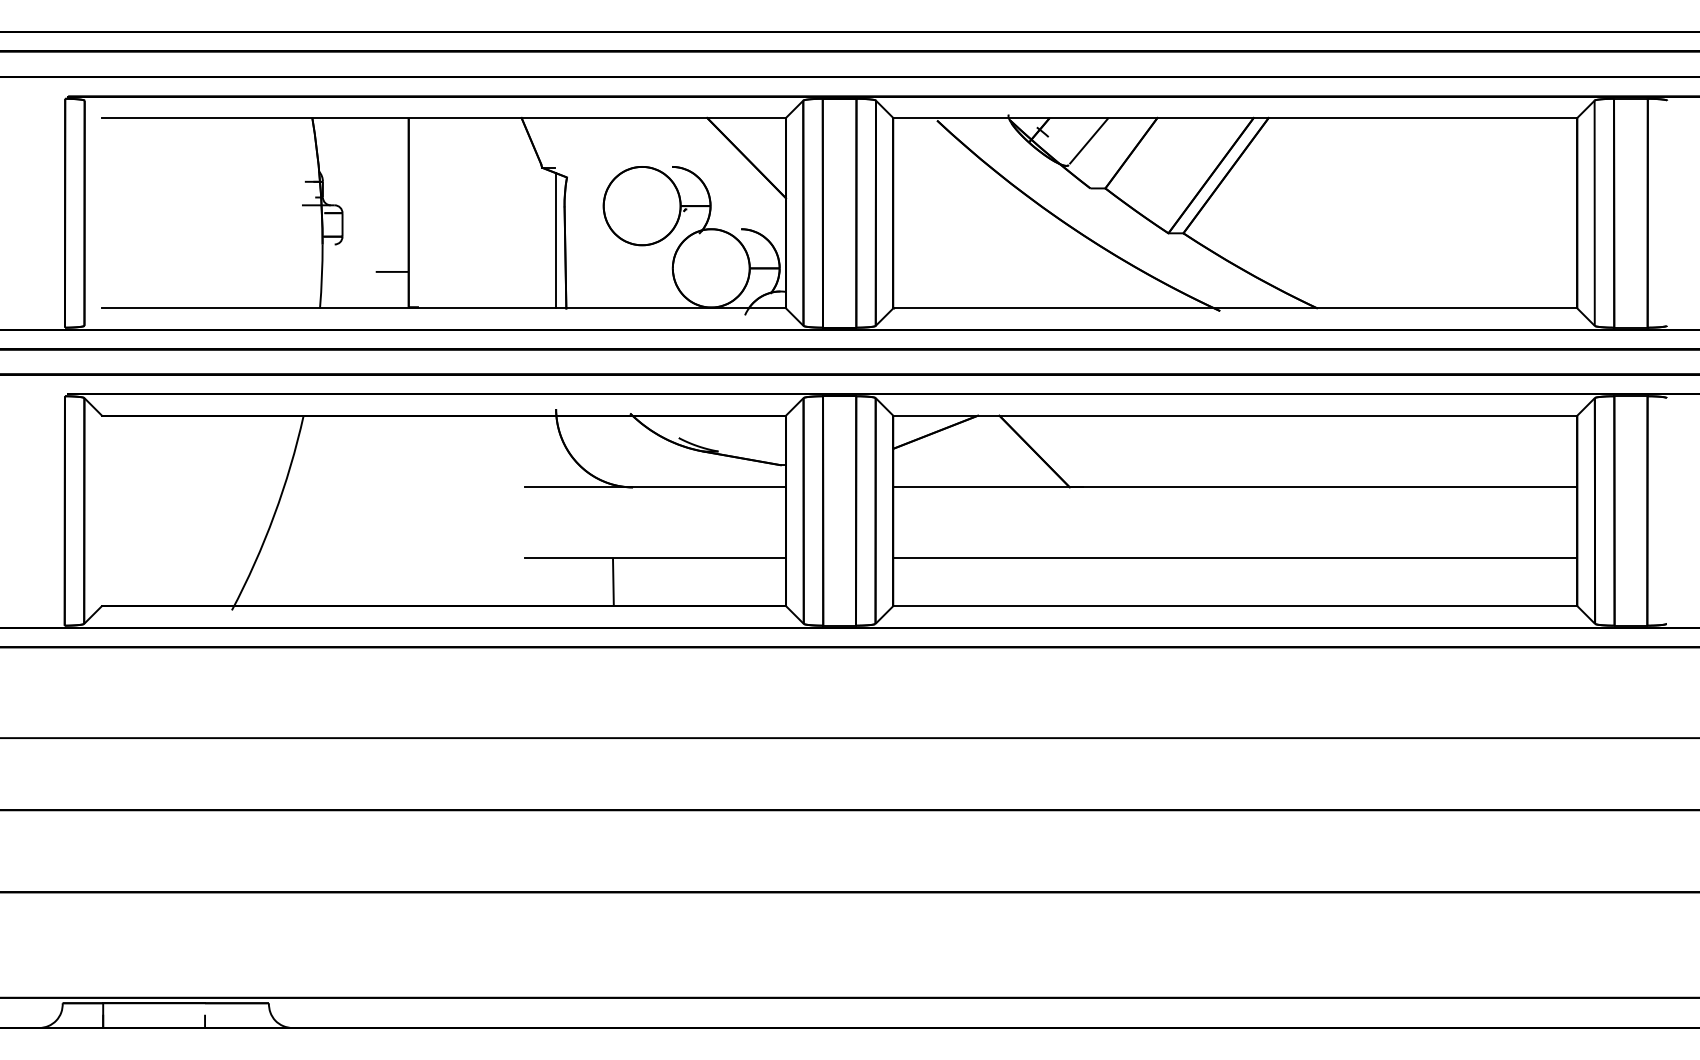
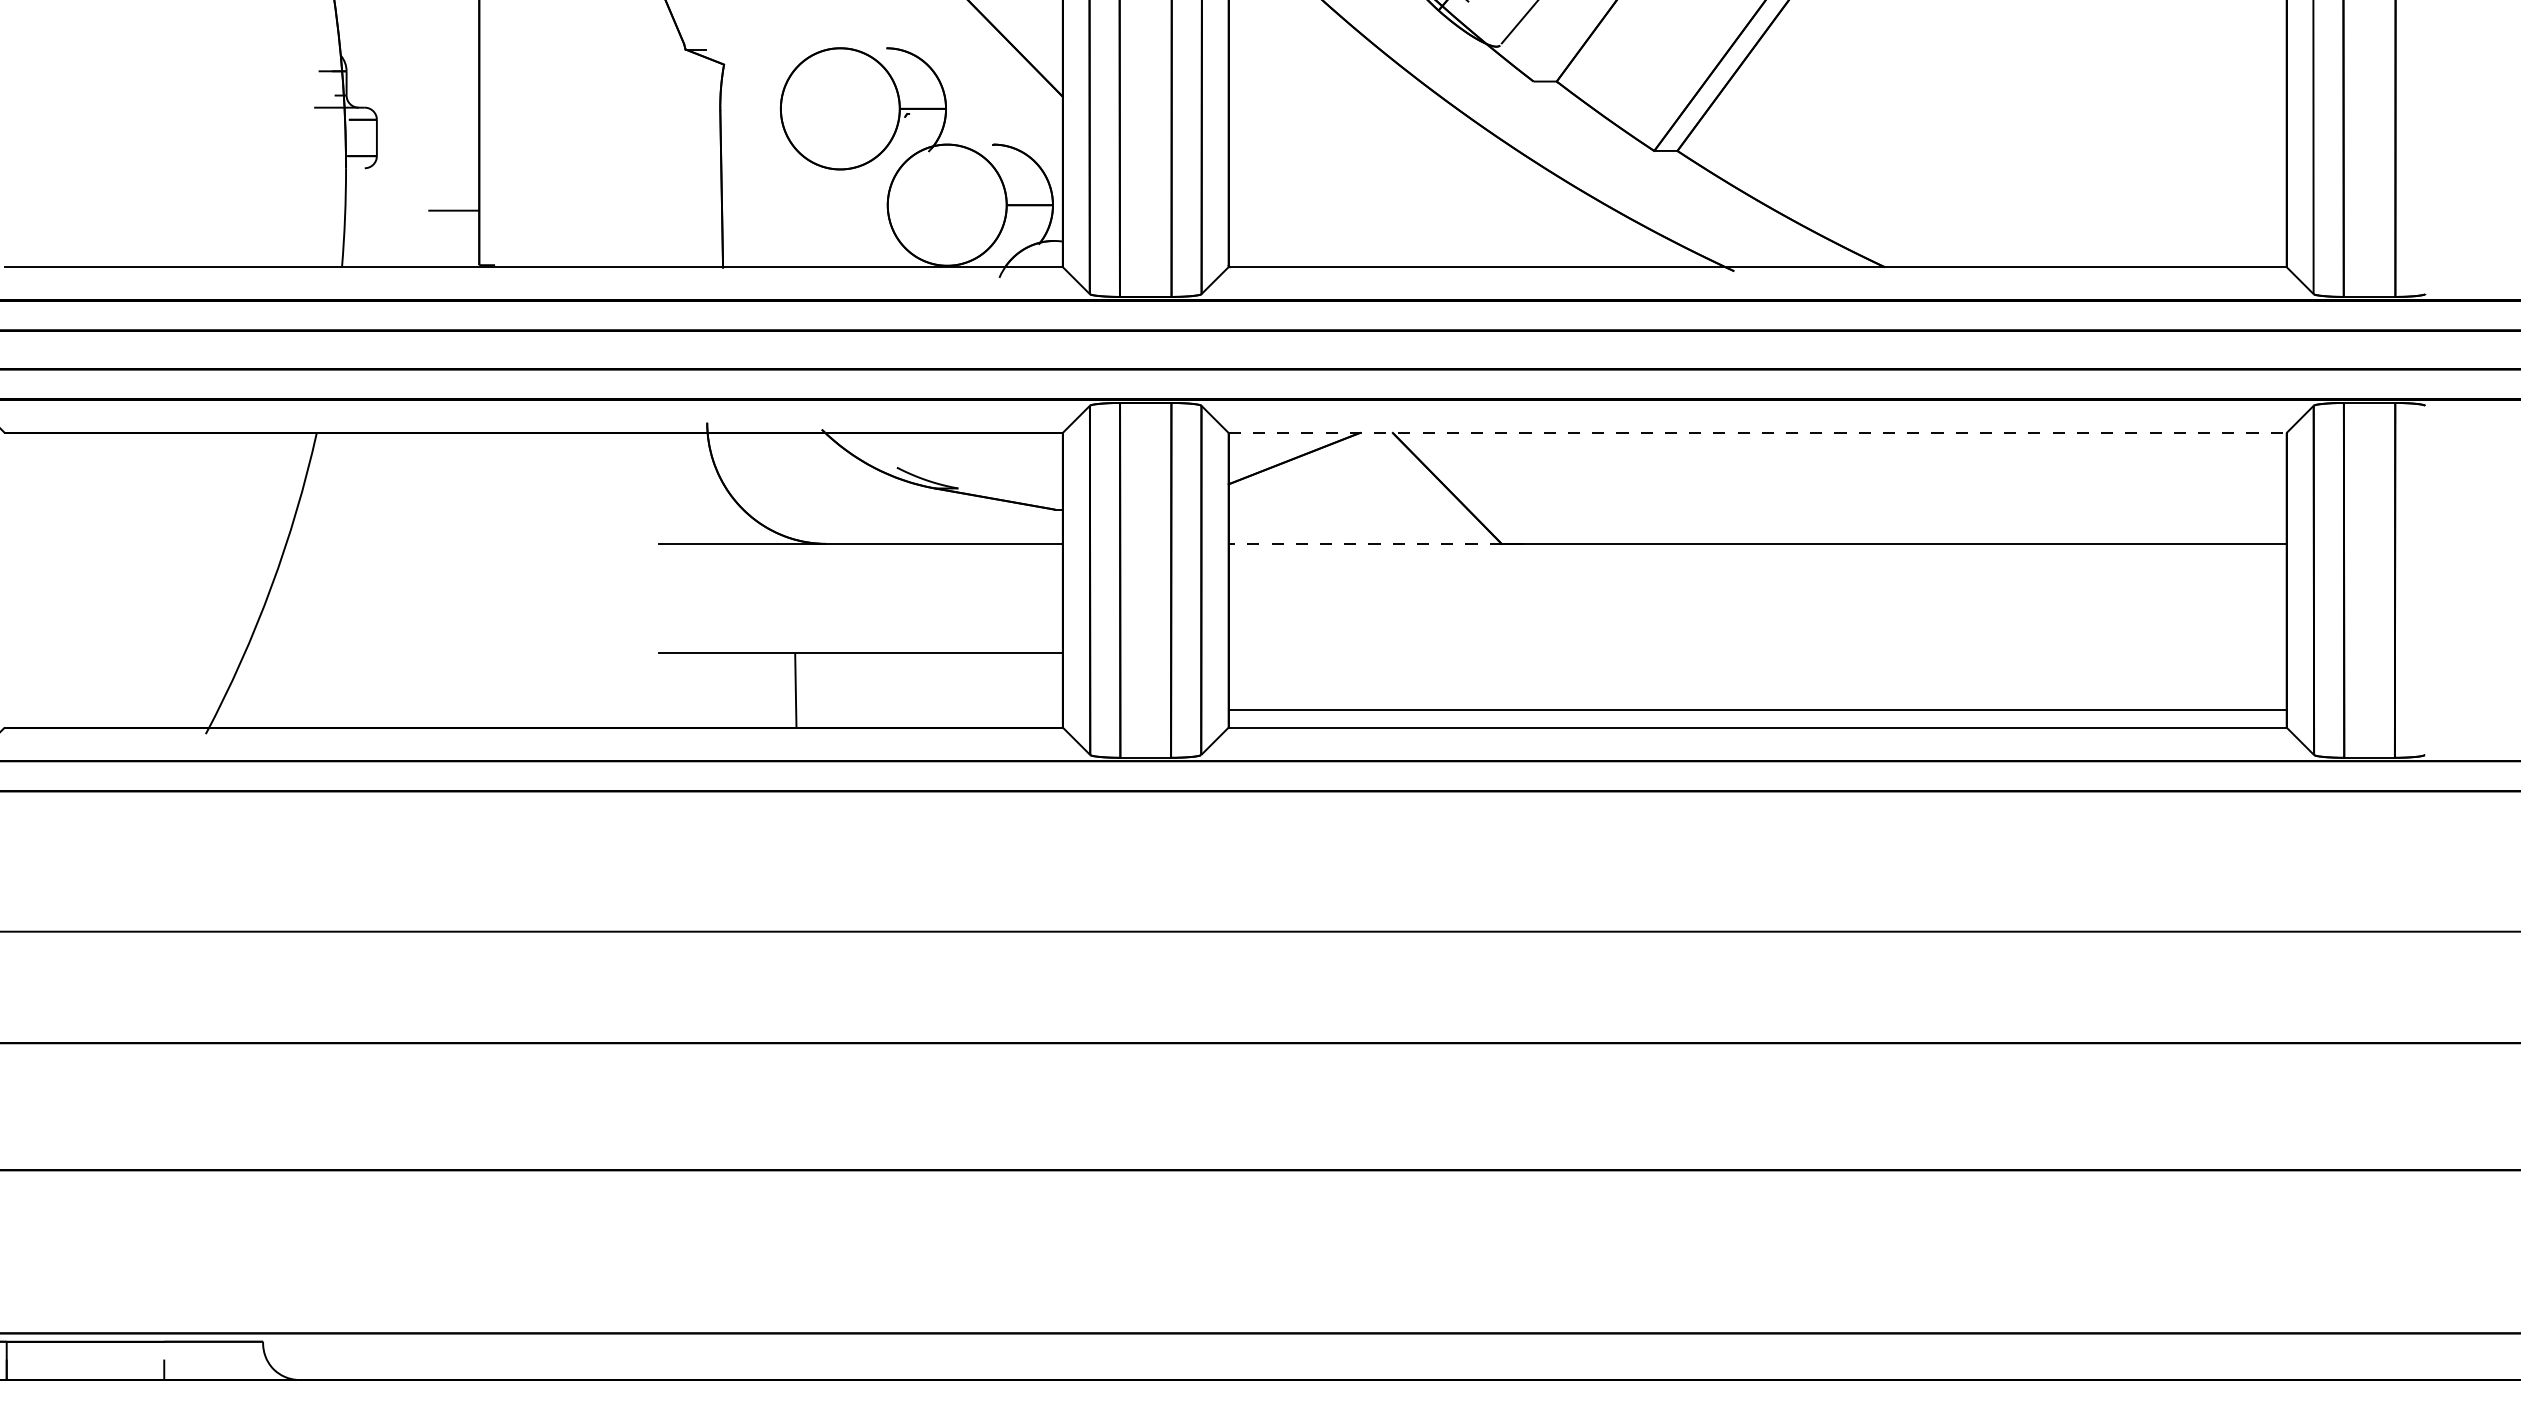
line: (556, 240) -> (707, 162), removed
line: (1235, 415) -> (1757, 432), solid -> dashed
line: (981, 487) -> (1365, 544), solid -> dashed
line: (1235, 557) -> (1757, 709), moved

